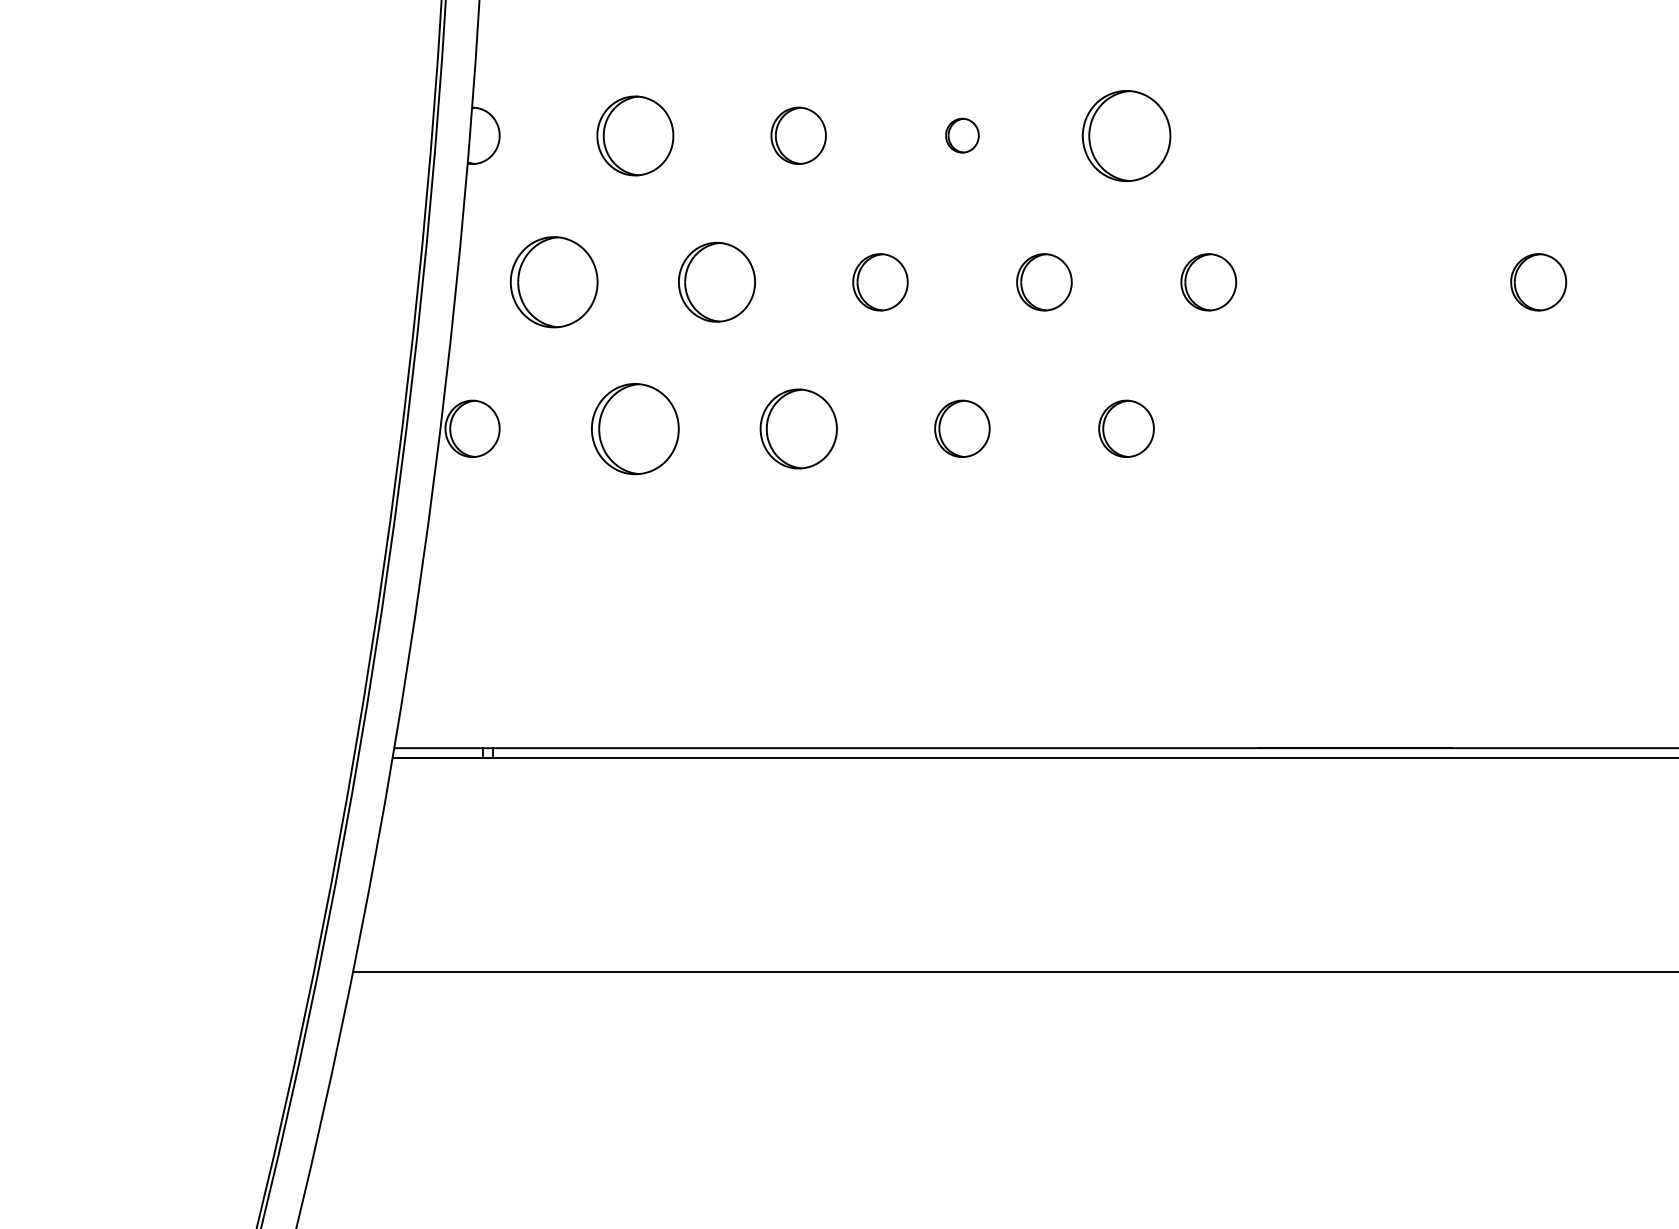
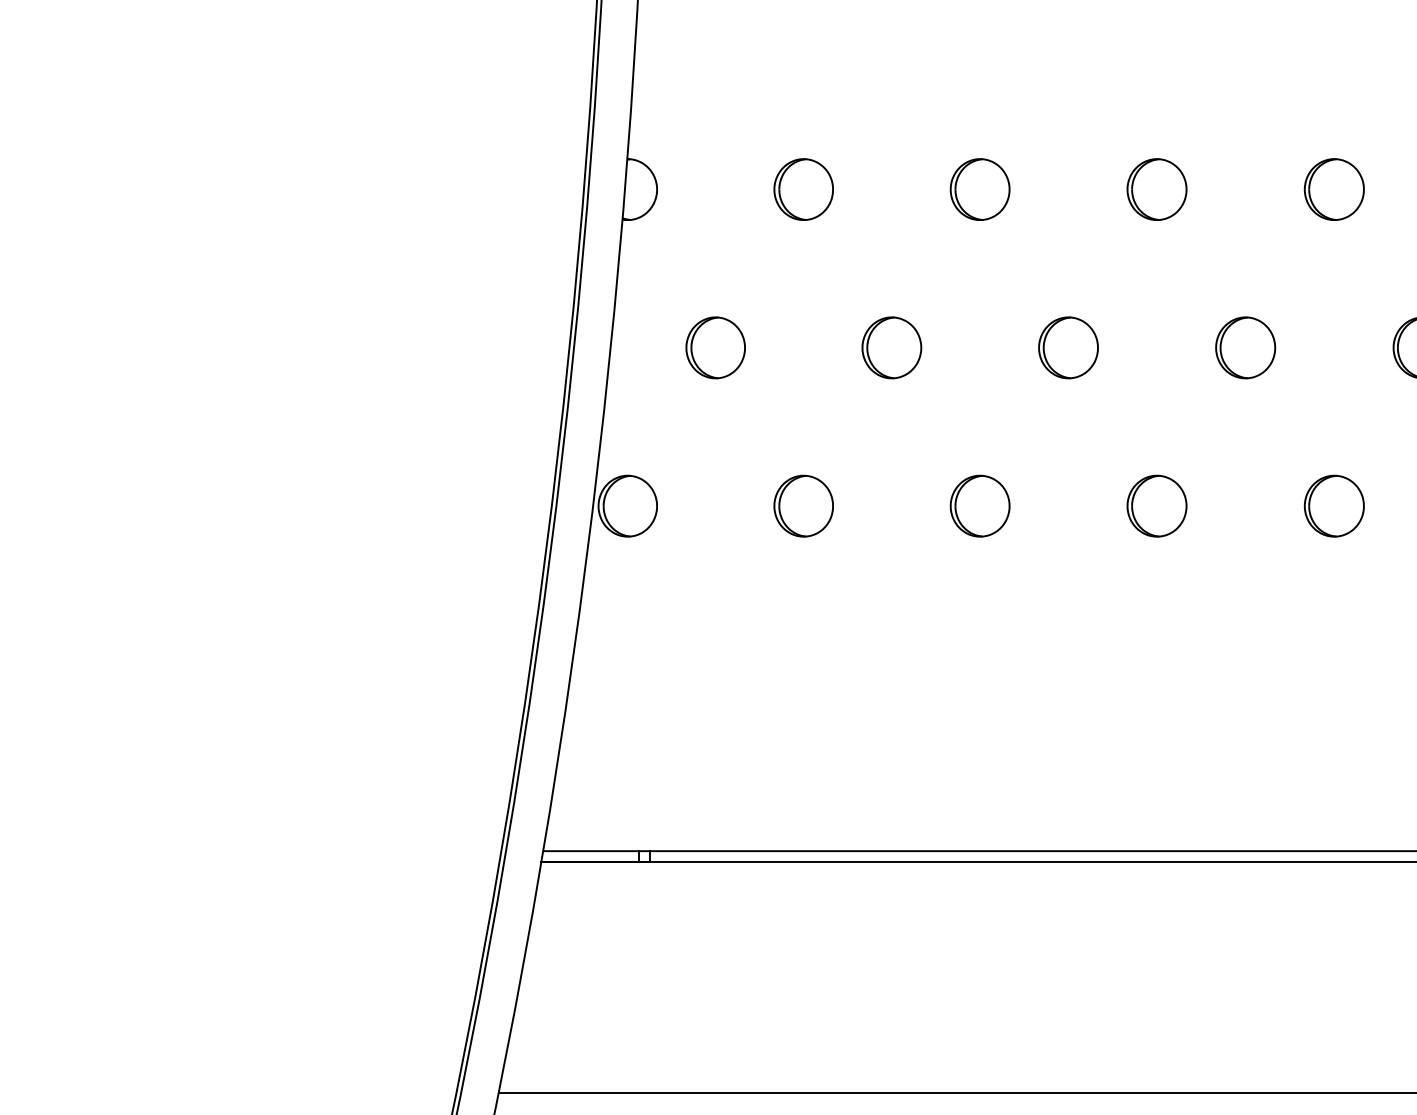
part: (635, 135) -> (803, 189), size x0.71
part: (962, 135) -> (1157, 189), size x1.67
part: (1126, 135) -> (1334, 189), size x0.62
part: (553, 282) -> (715, 348), size x0.62
part: (716, 282) -> (891, 348), size x0.71
part: (635, 428) -> (803, 505), size x0.62
part: (798, 428) -> (979, 505), size x0.71

